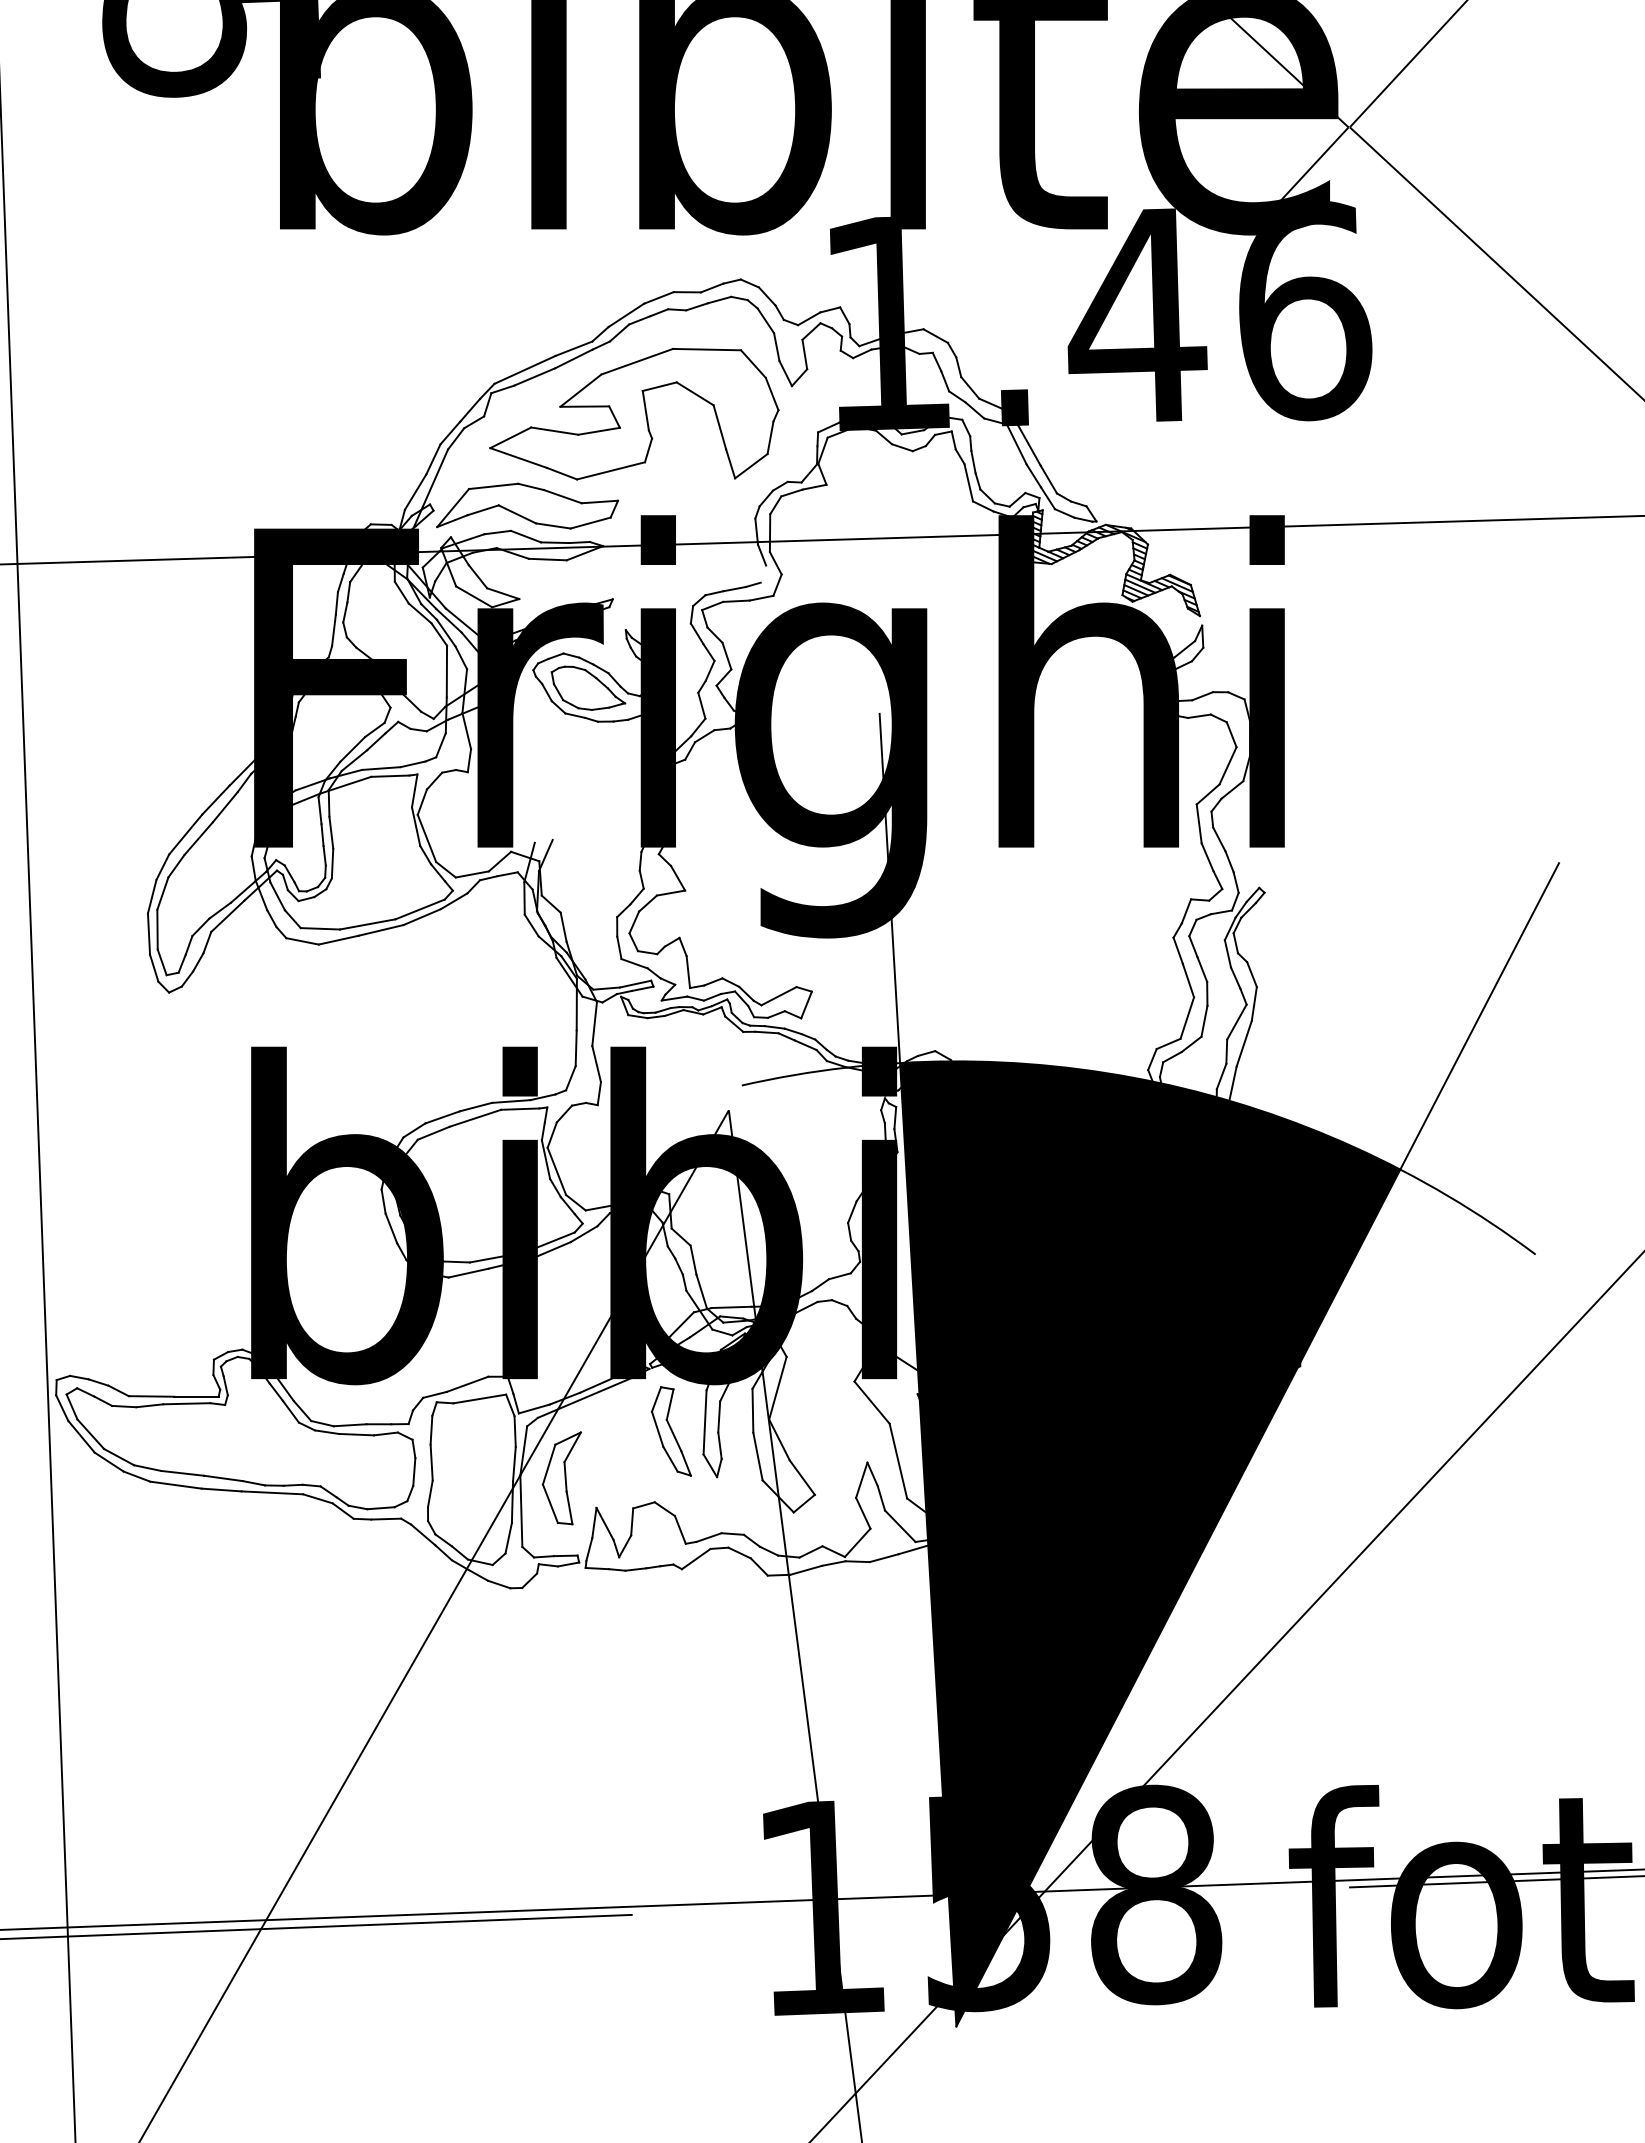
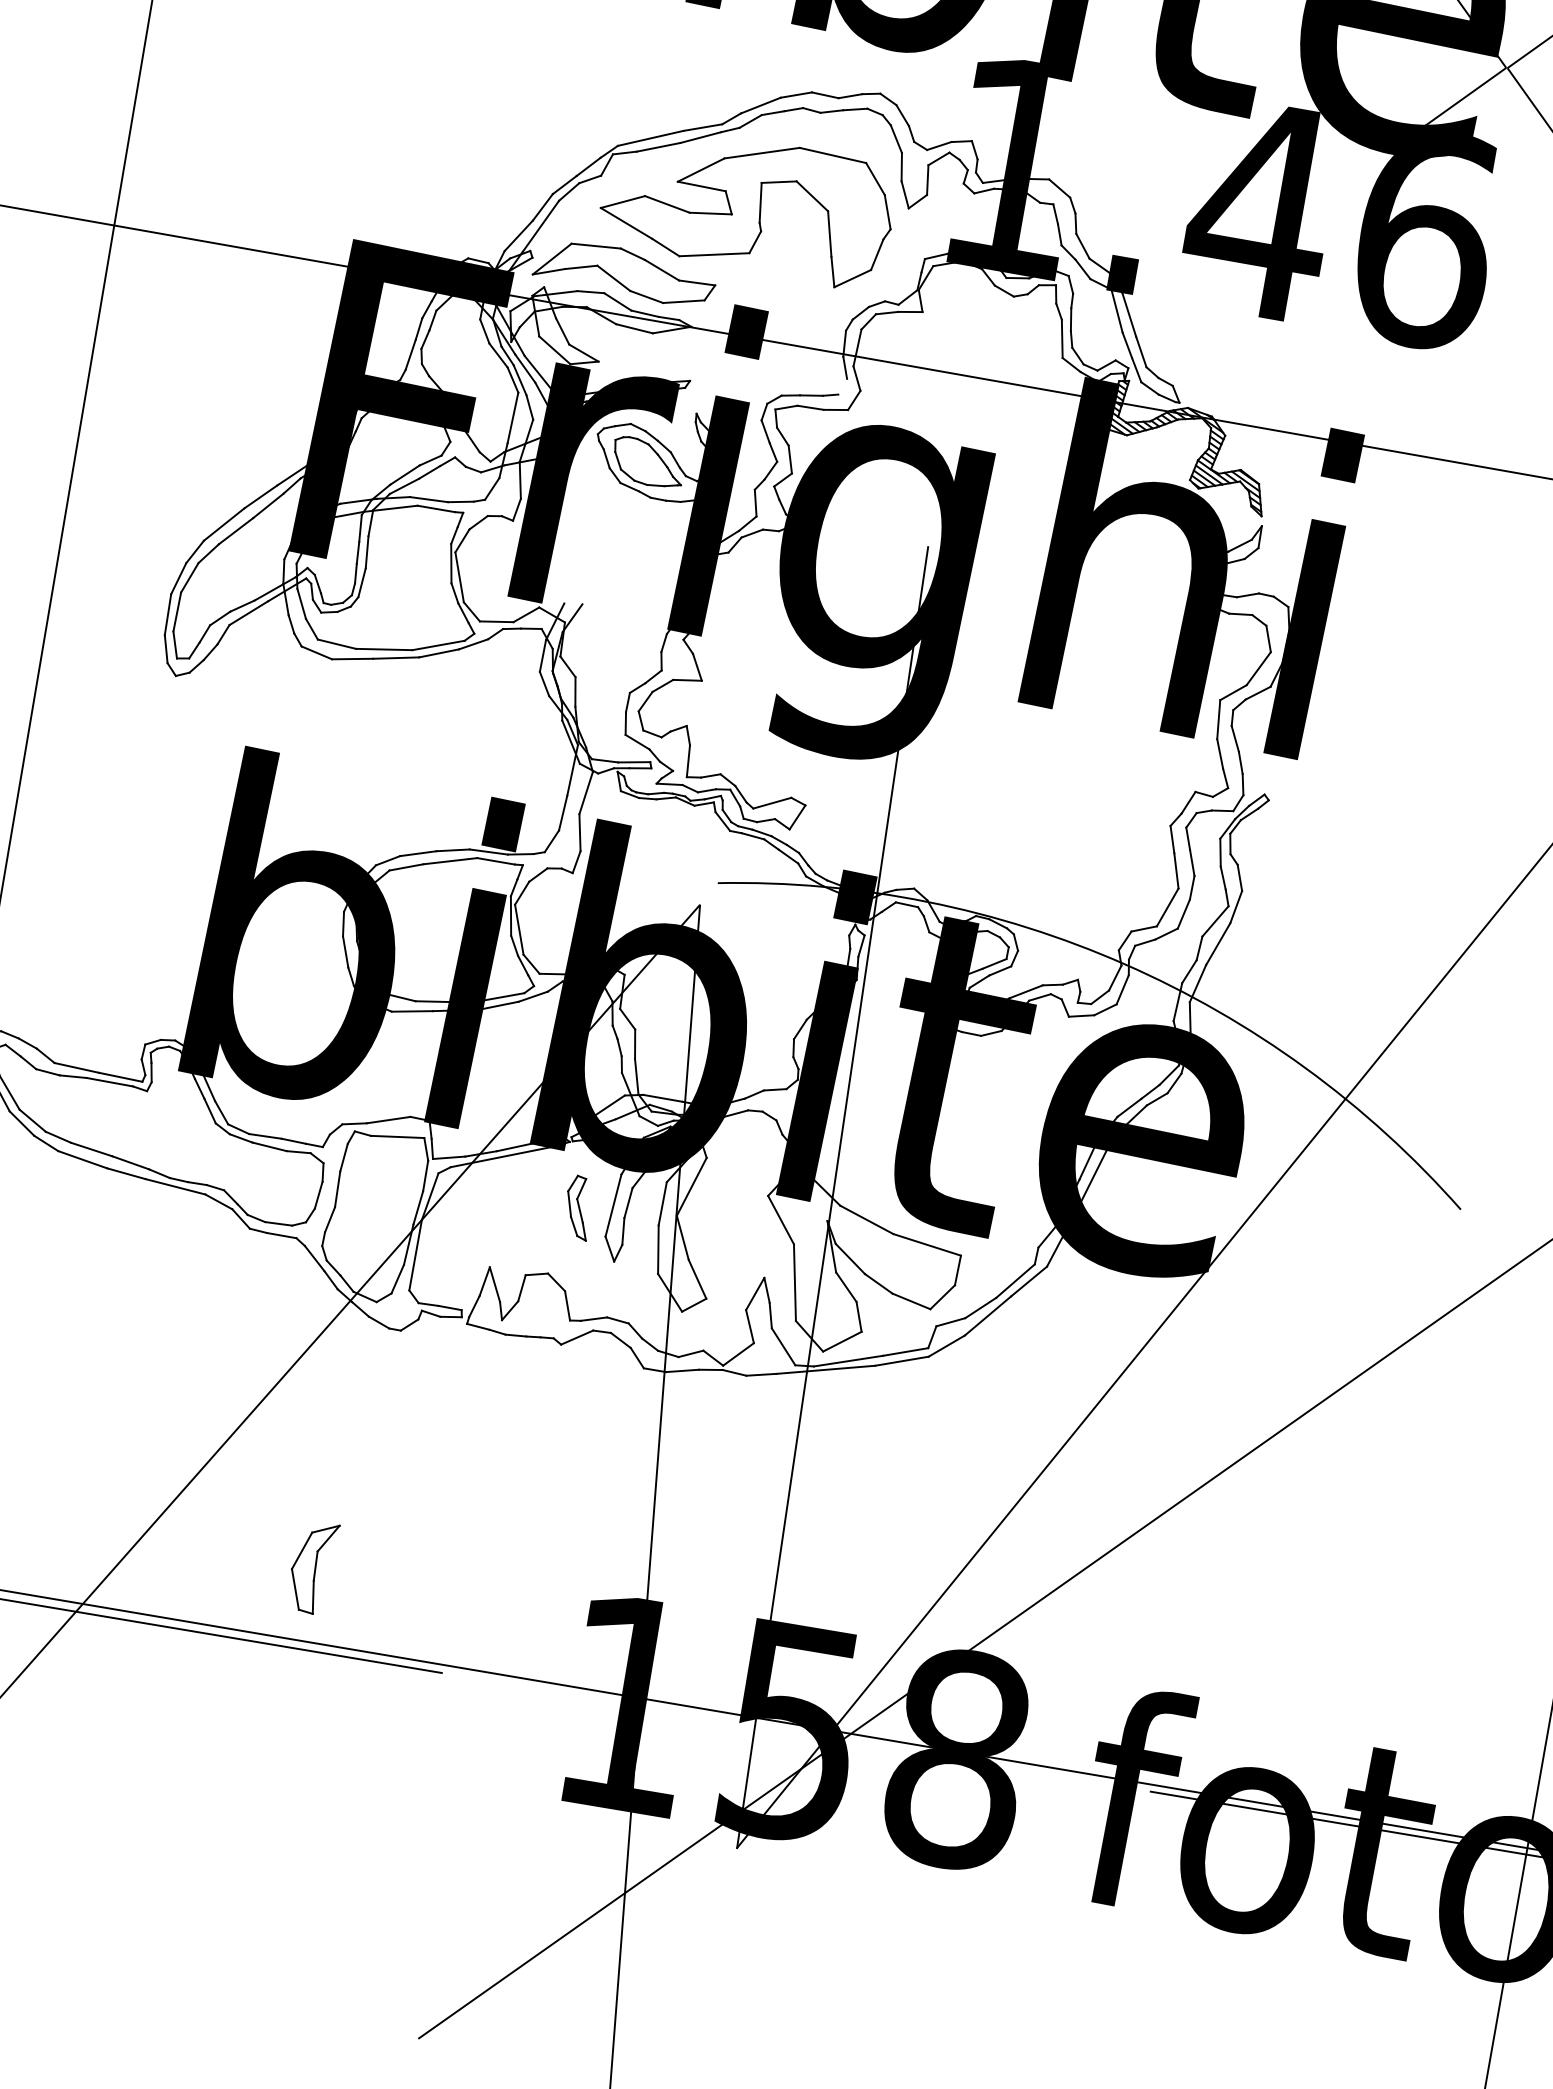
part: (671, 1431) -> (578, 1207), size x0.7
part: (561, 1478) -> (311, 1566), moved
fill: (1150, 1543) -> (1025, 1414), removed

